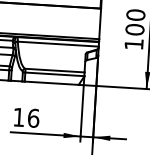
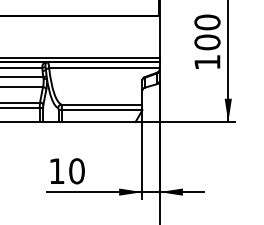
text: (33, 118) -> (76, 171), 16 -> 10

